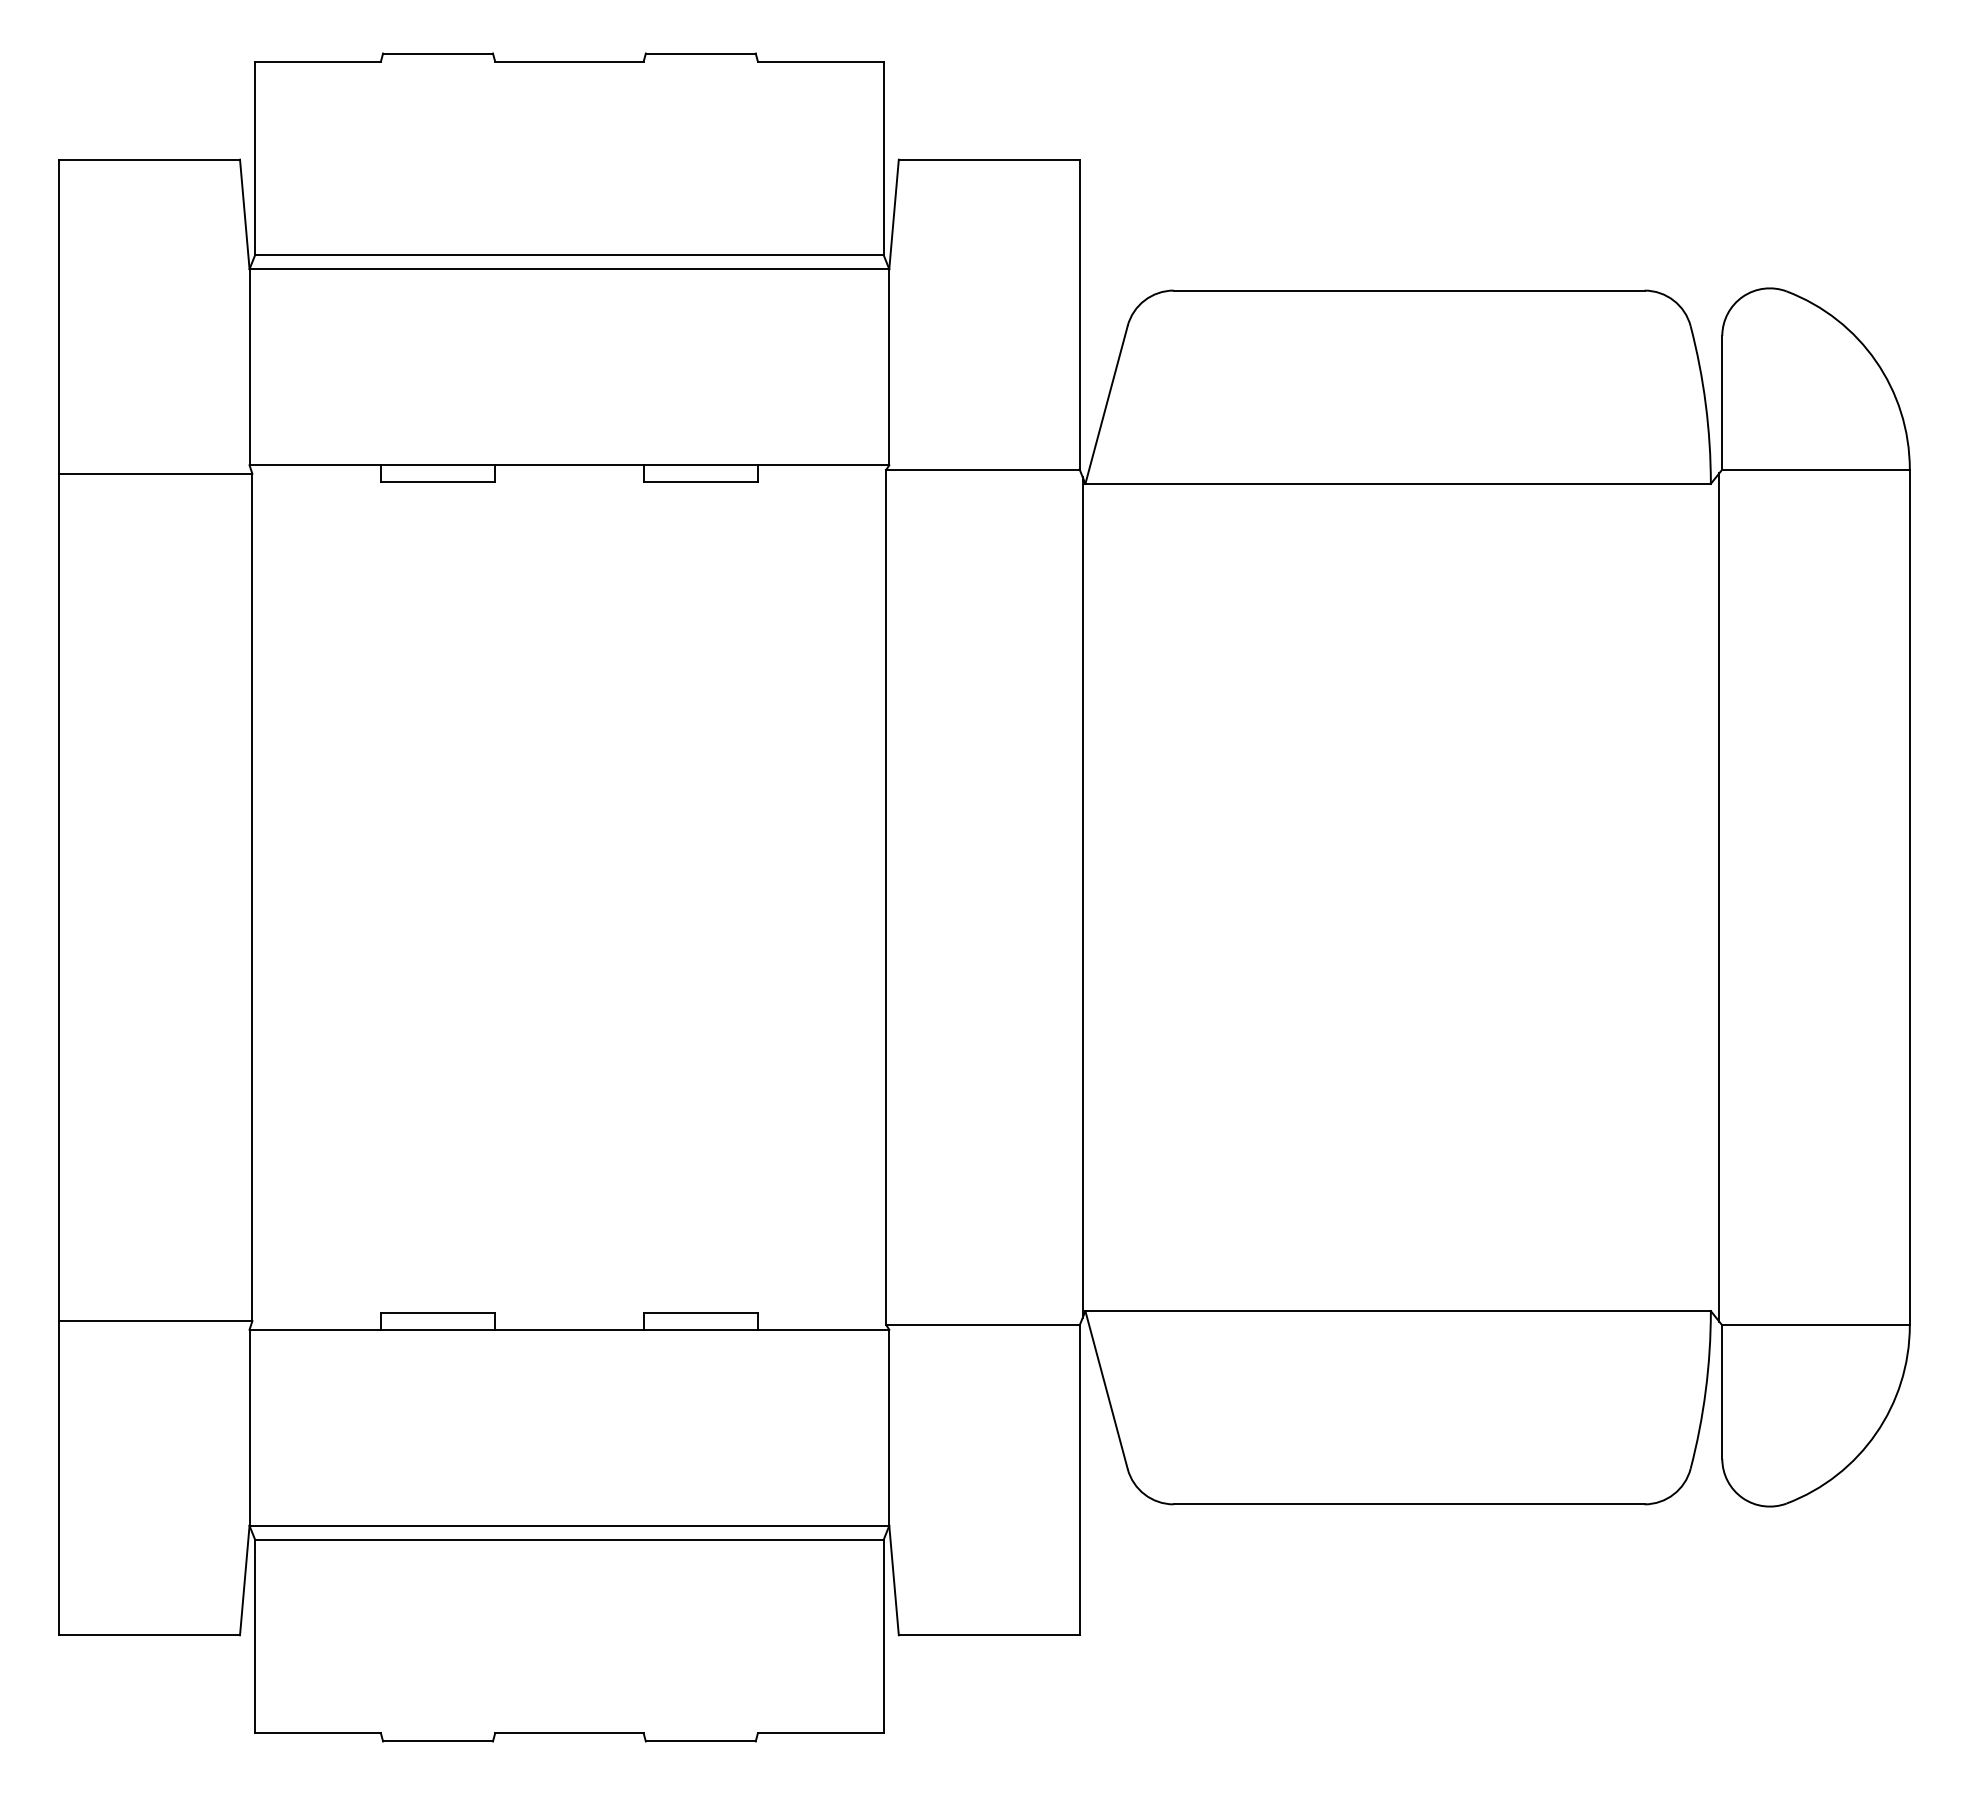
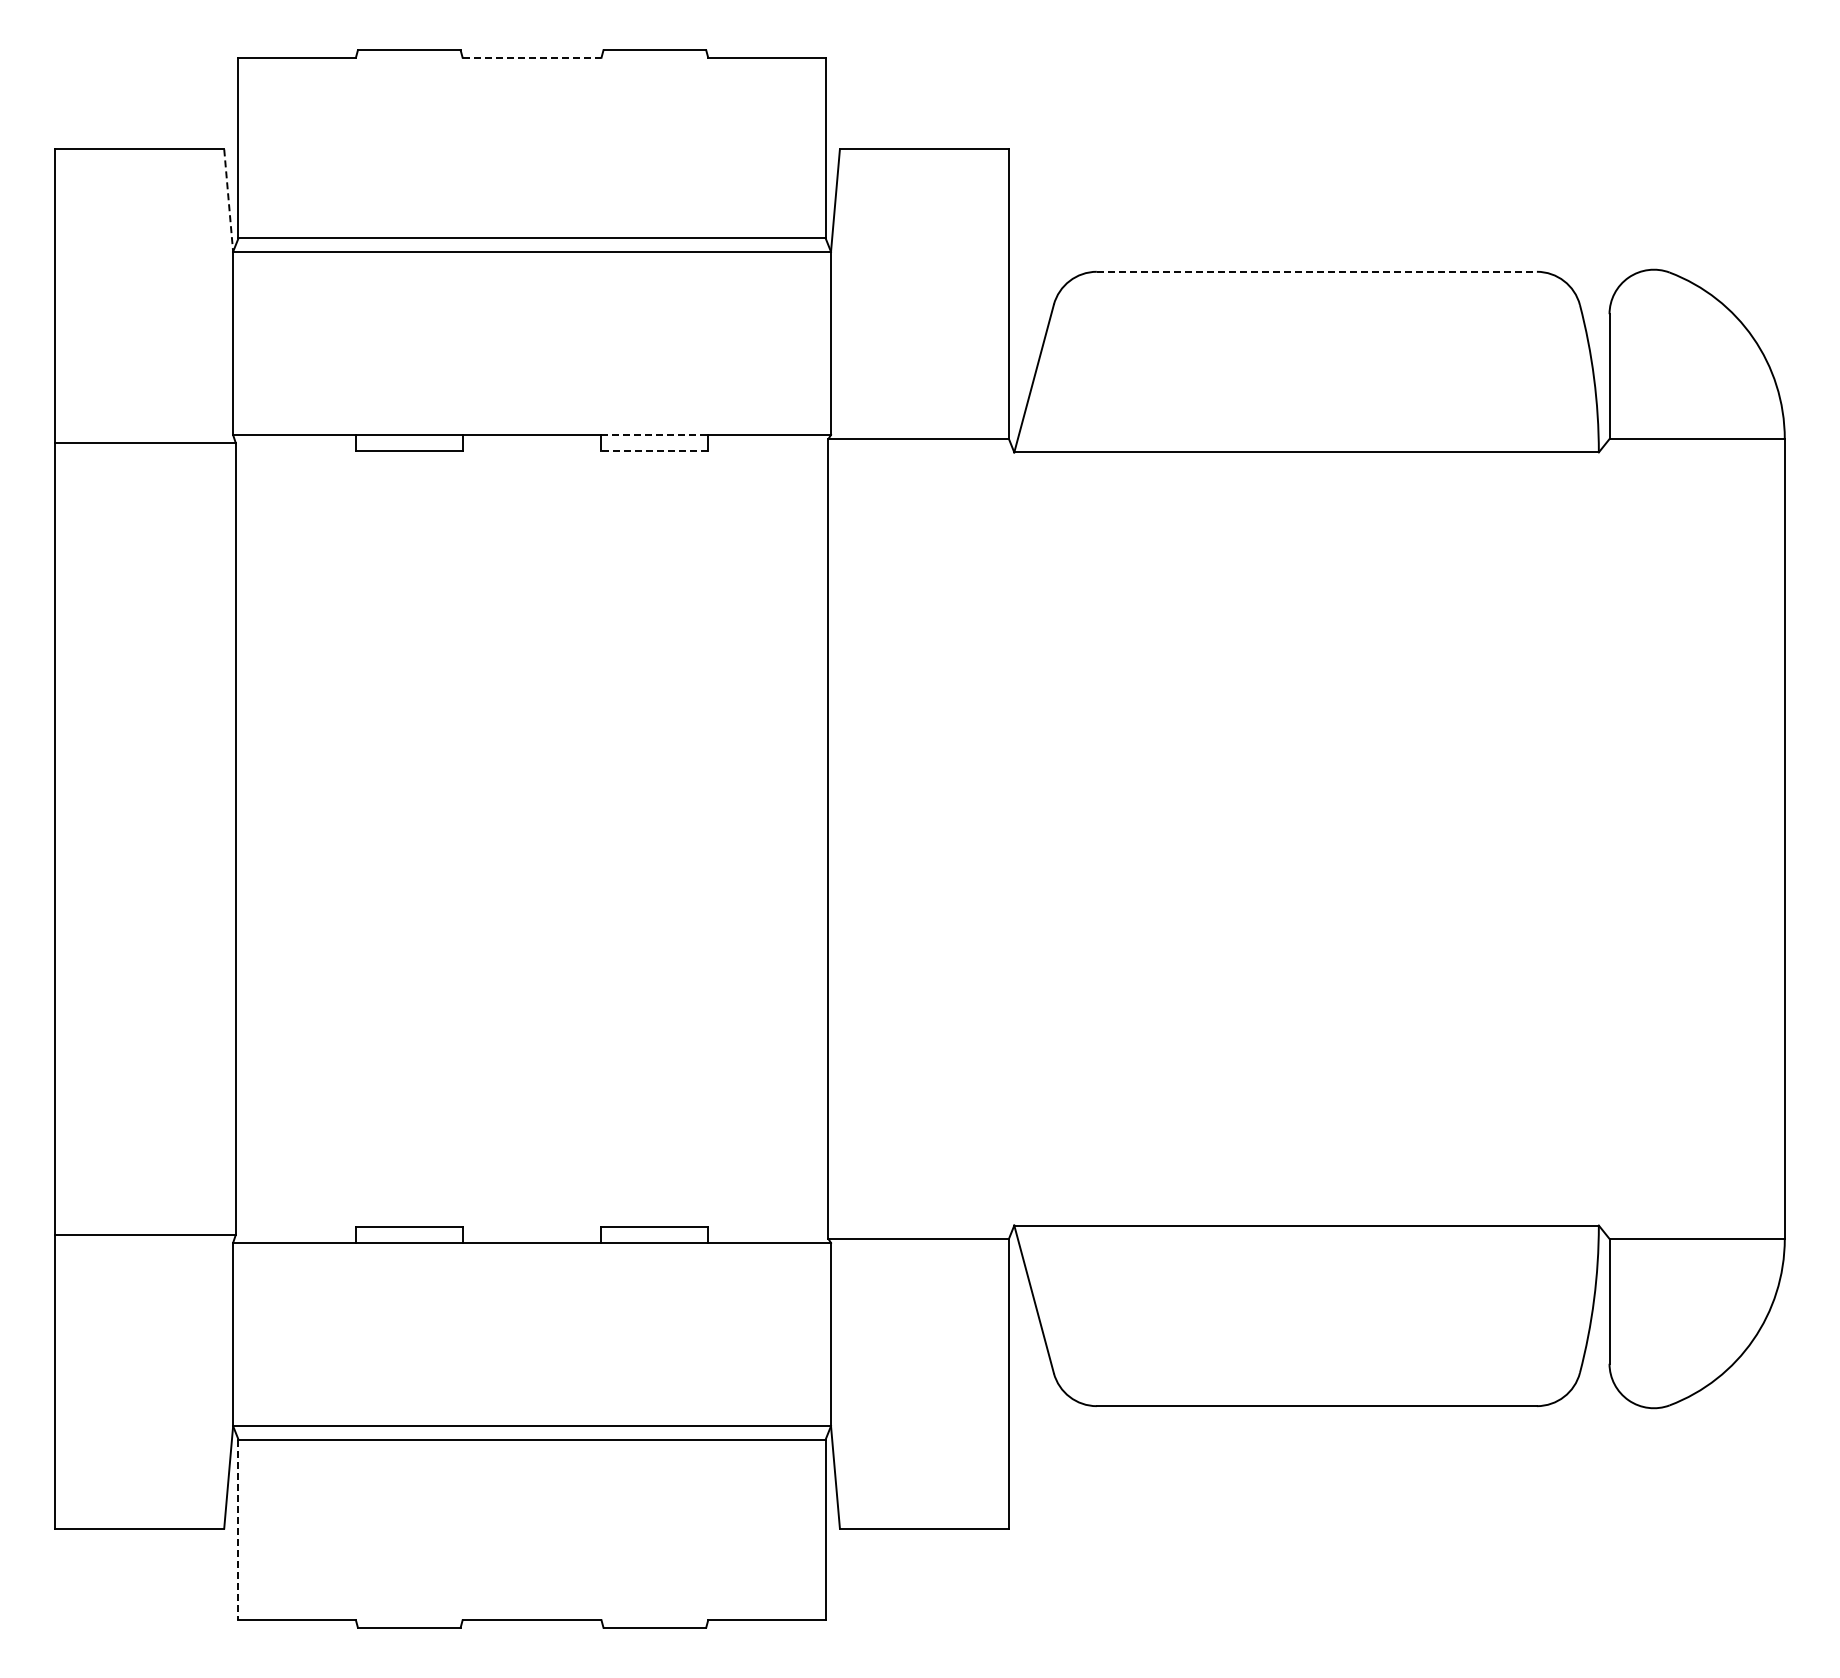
line: (569, 61) -> (532, 57), solid -> dashed
line: (244, 215) -> (228, 201), solid -> dashed
line: (1409, 290) -> (1317, 271), solid -> dashed
line: (701, 465) -> (655, 435), solid -> dashed
line: (700, 482) -> (654, 451), solid -> dashed
line: (1082, 896) -> (1011, 838), removed
line: (1719, 896) -> (1606, 838), removed
line: (255, 1637) -> (238, 1530), solid -> dashed

